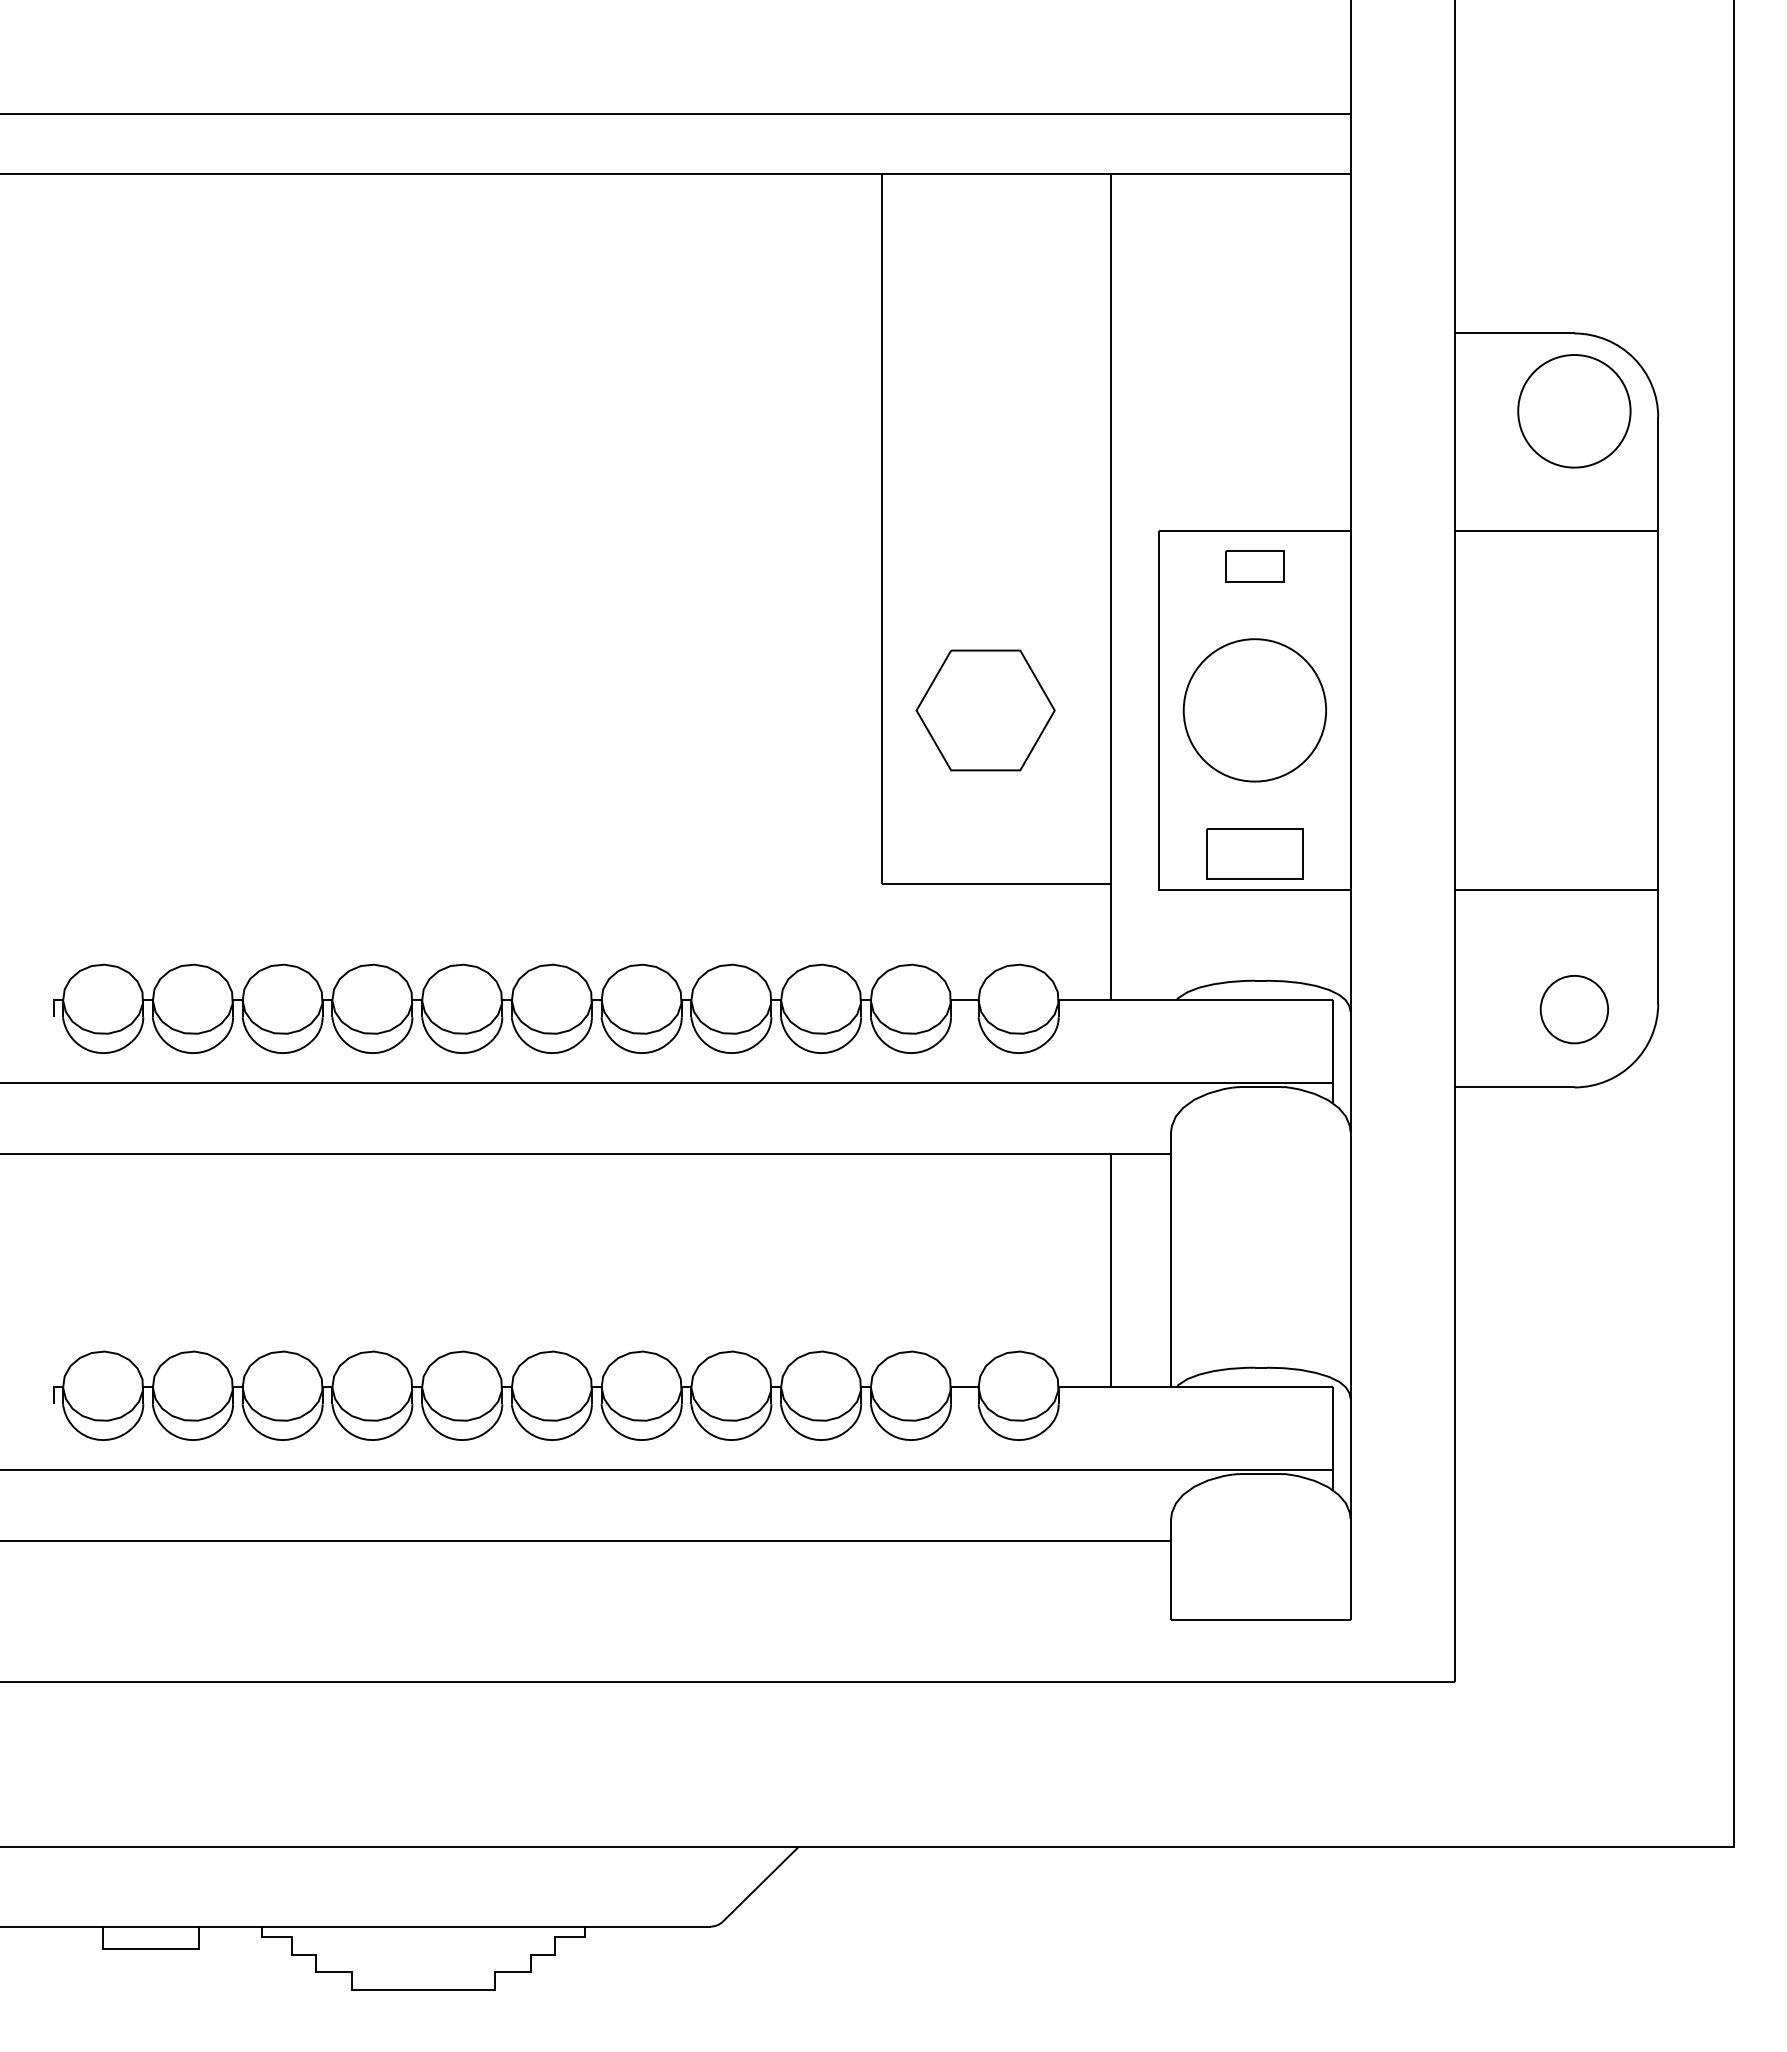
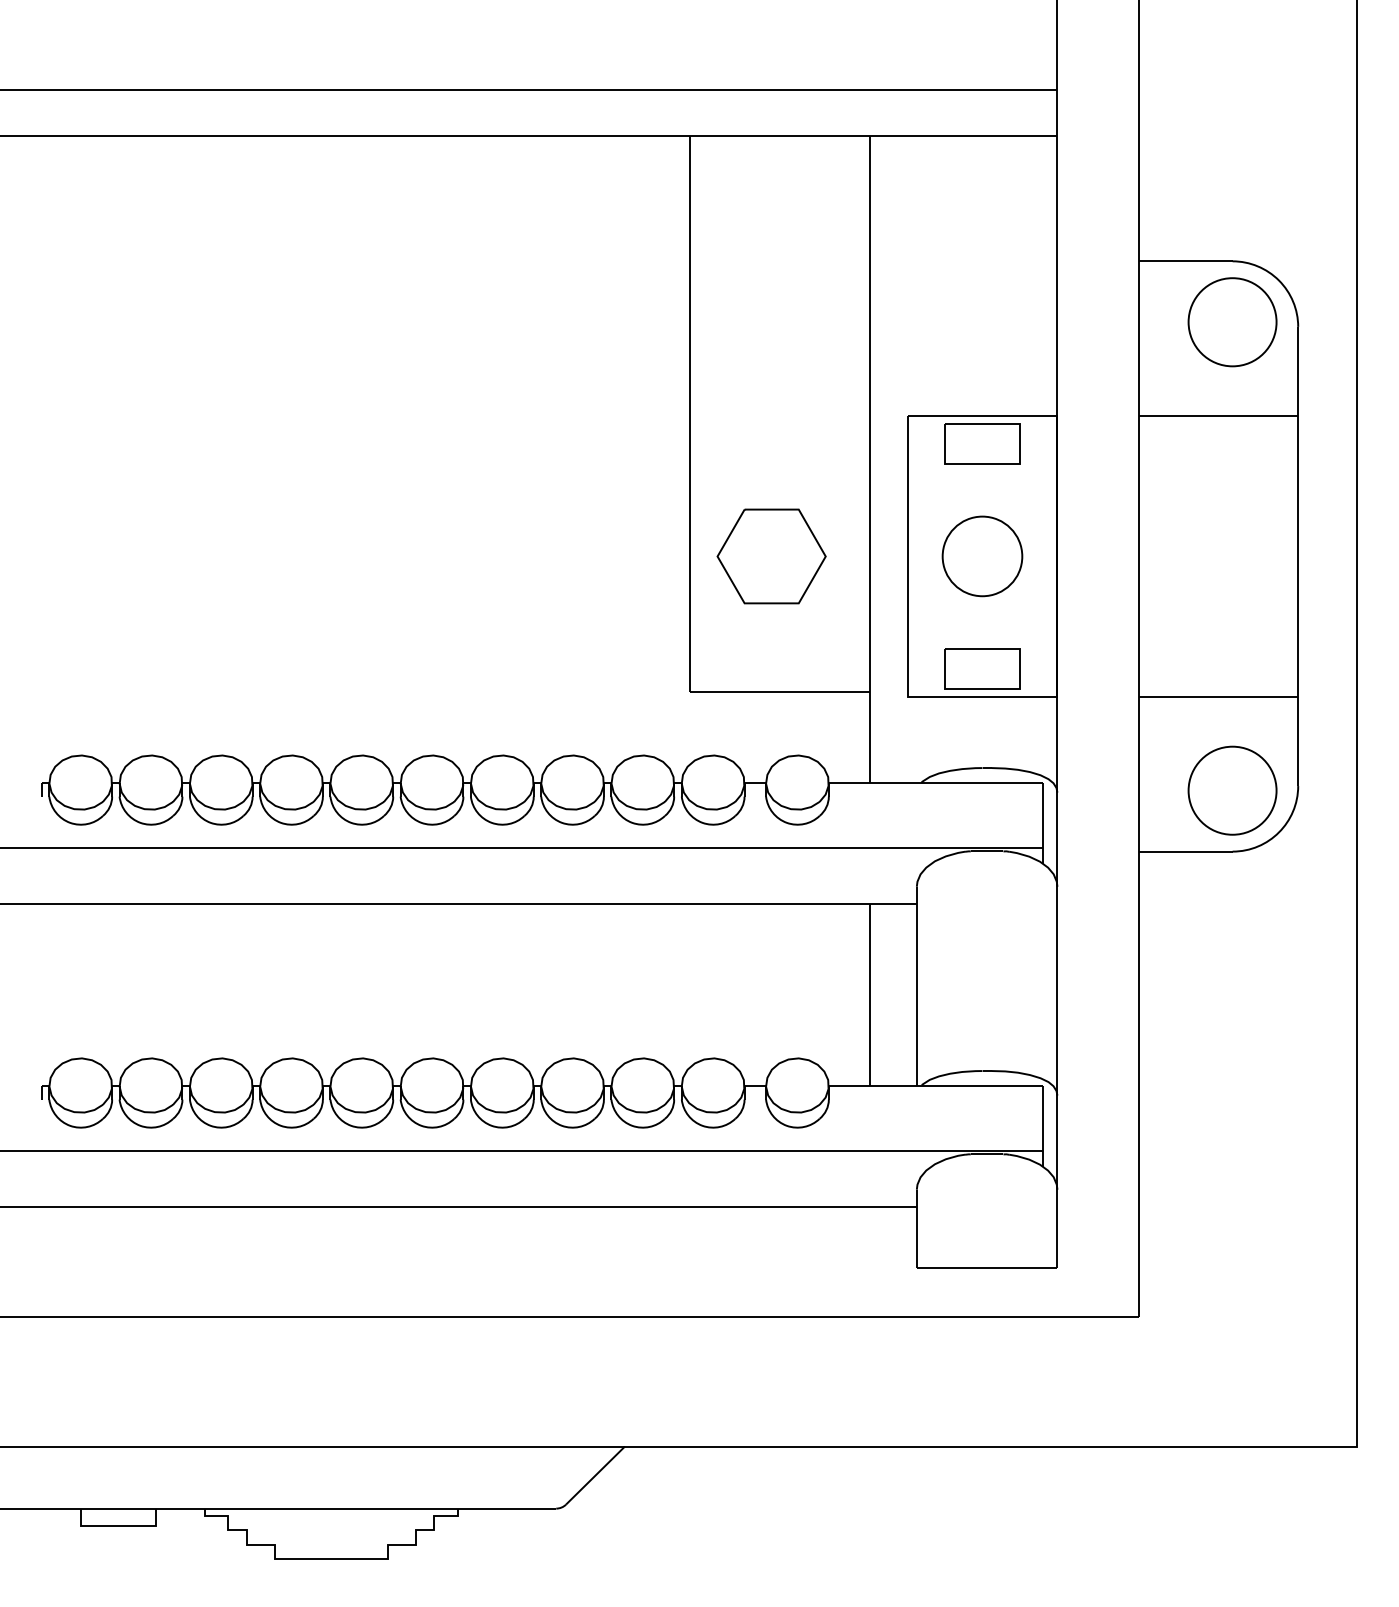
part: (1254, 566) -> (982, 443), size x1.67
part: (1254, 710) -> (982, 556), size x0.71
part: (1574, 1009) -> (1232, 790), size x1.67

